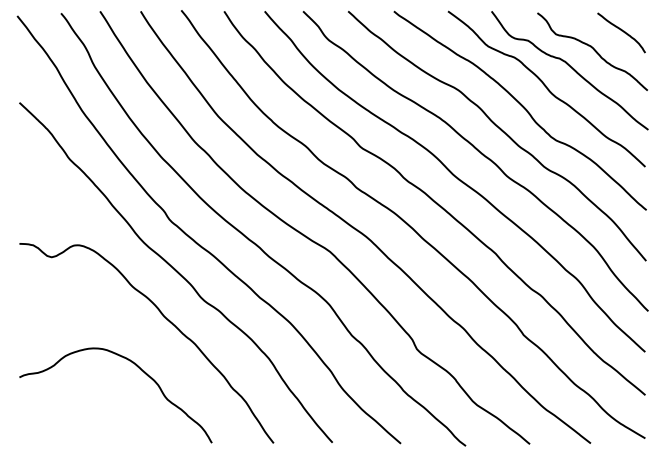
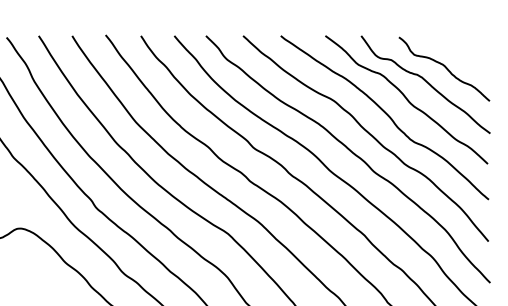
curve: (621, 31) -> (468, 52), removed

